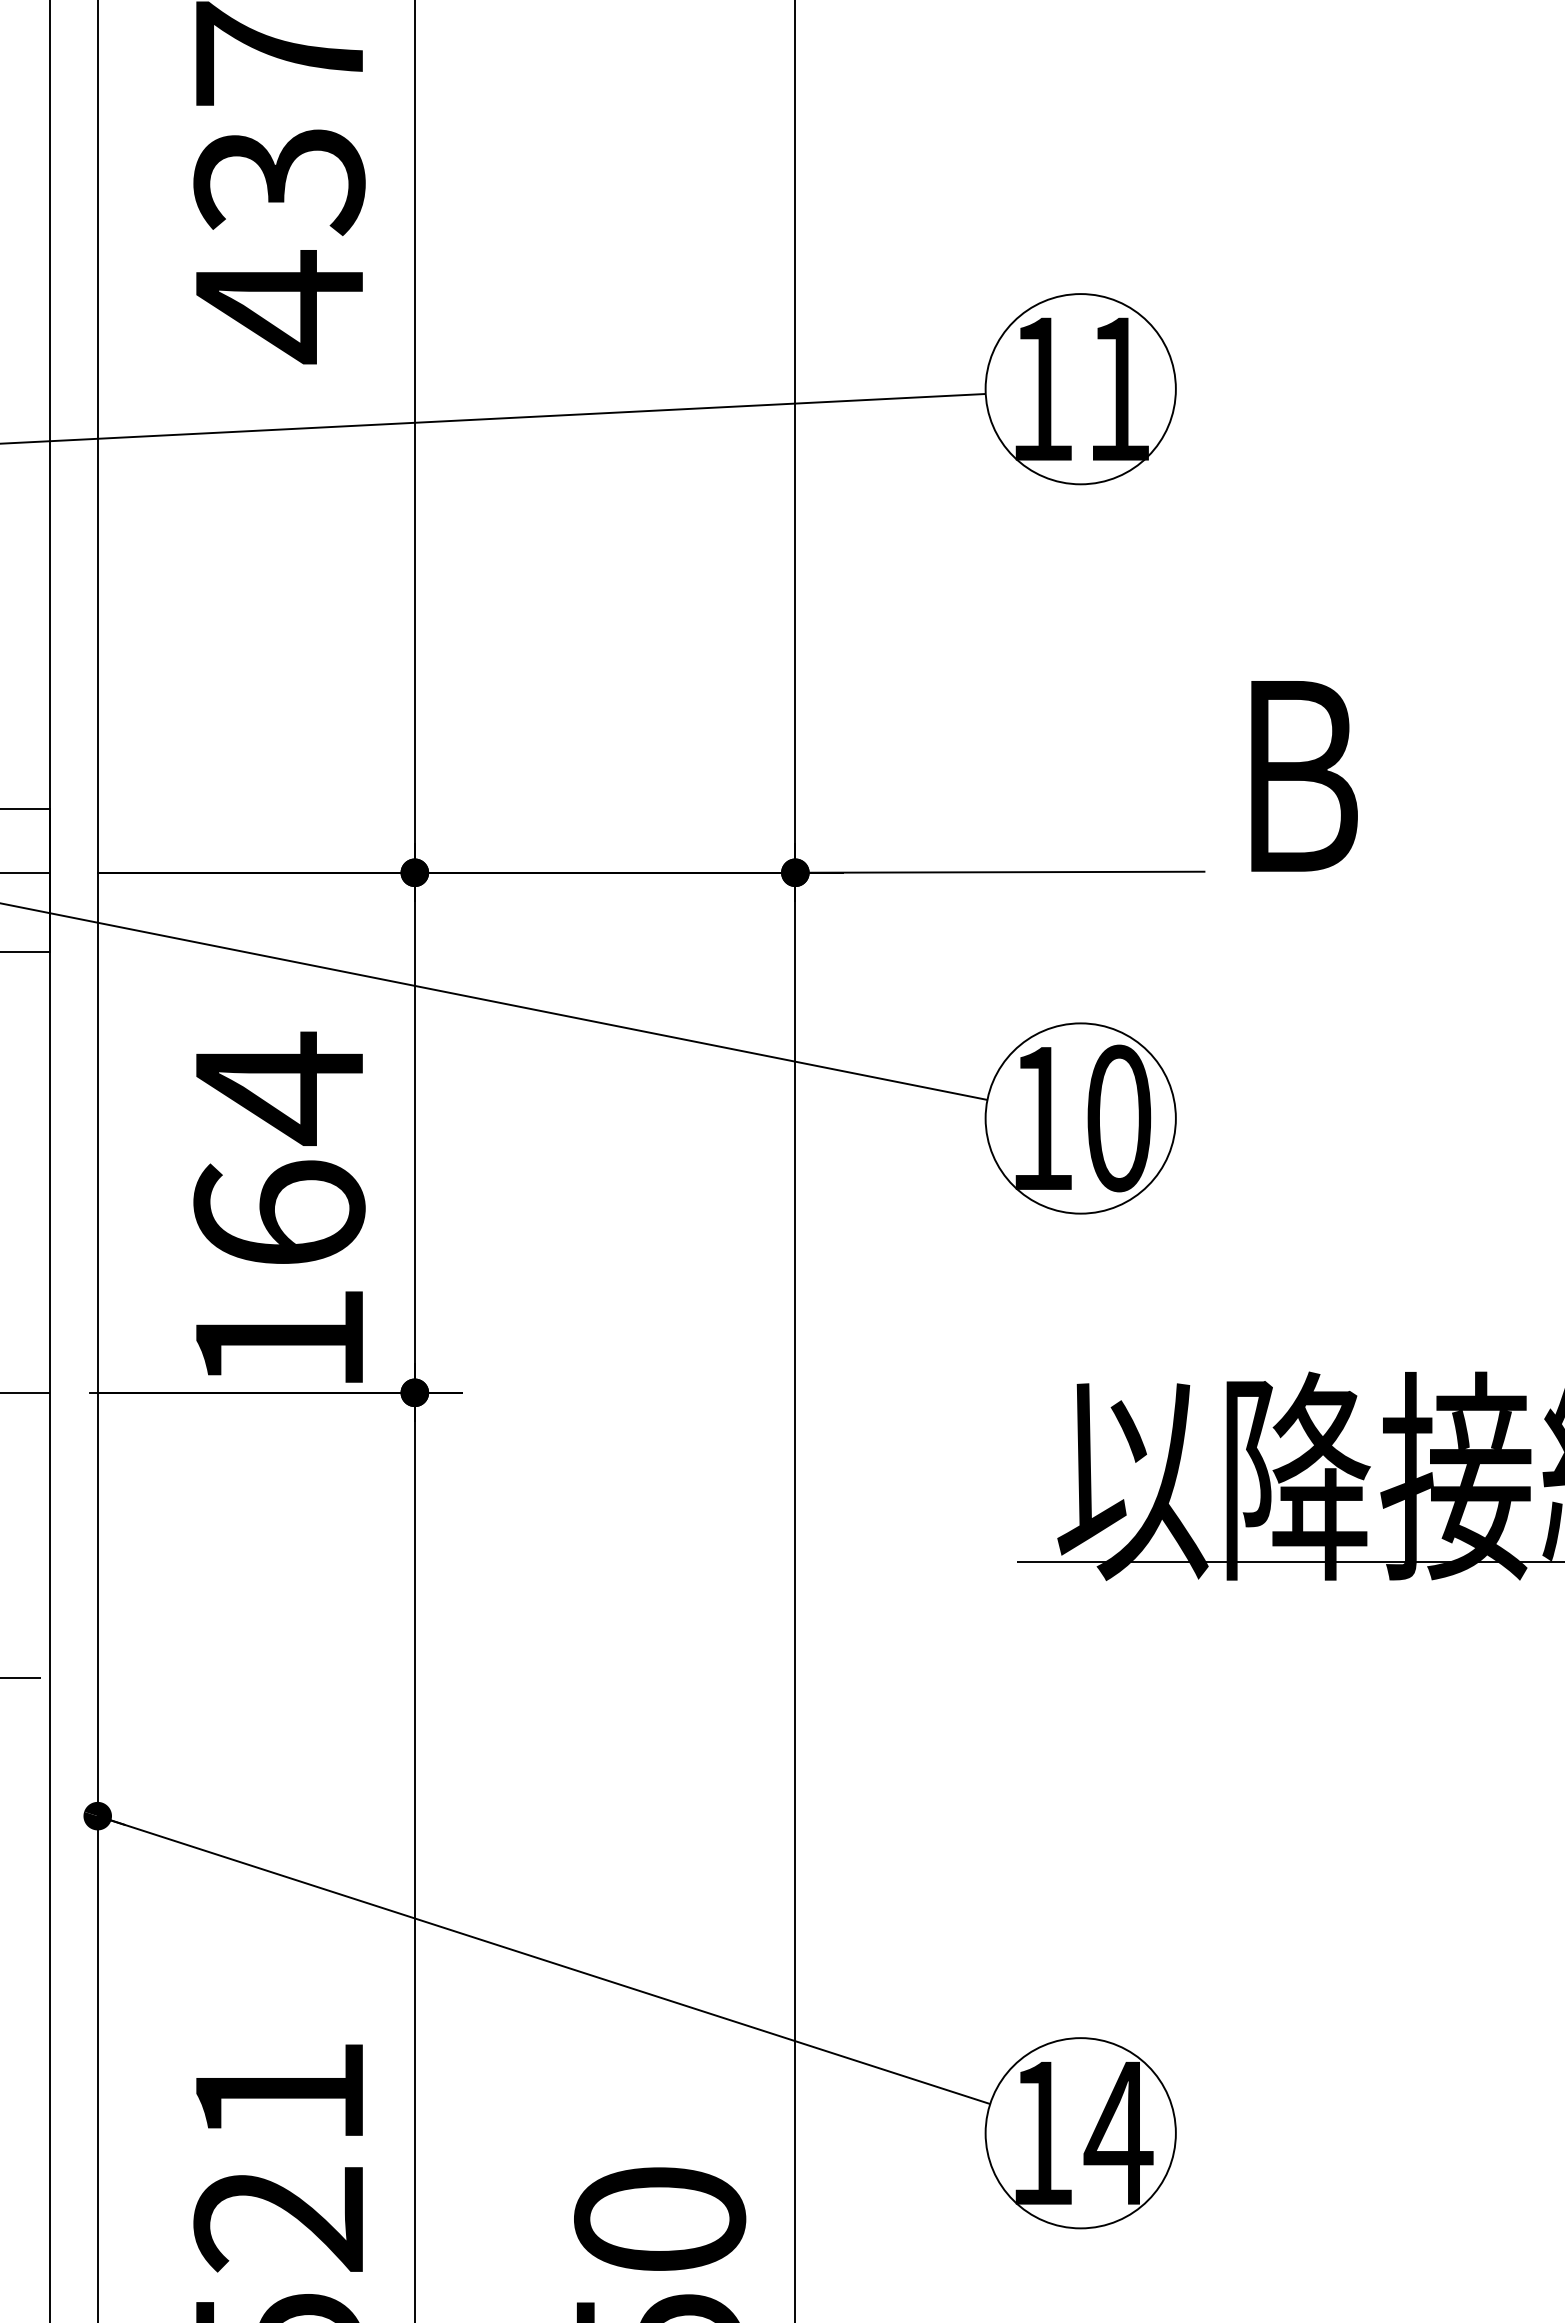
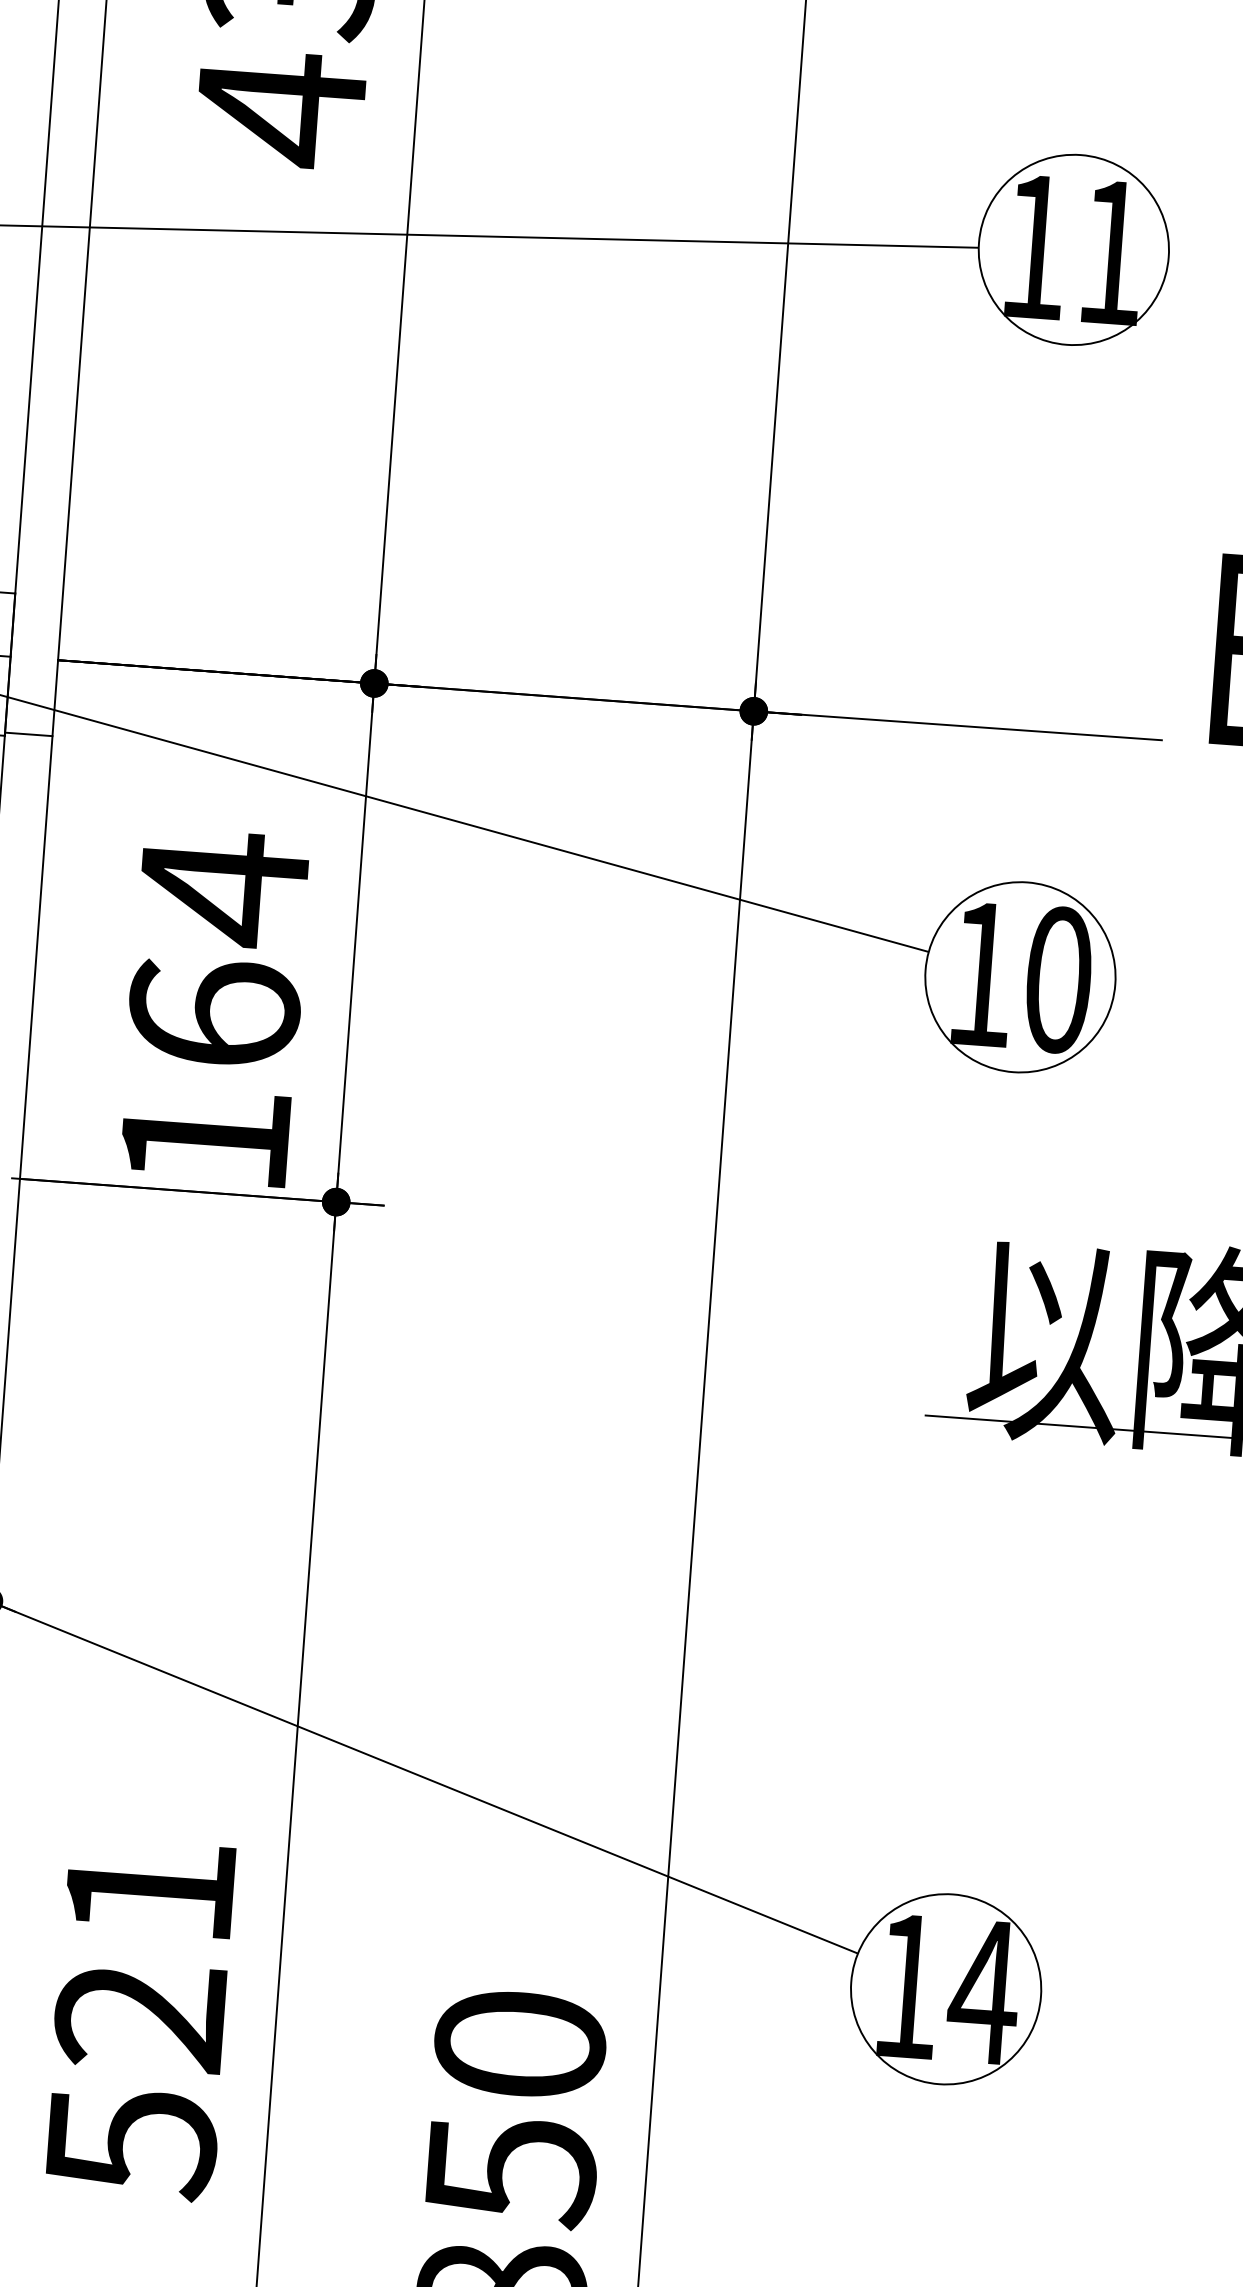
line: (73, 948) -> (28, 733), added

